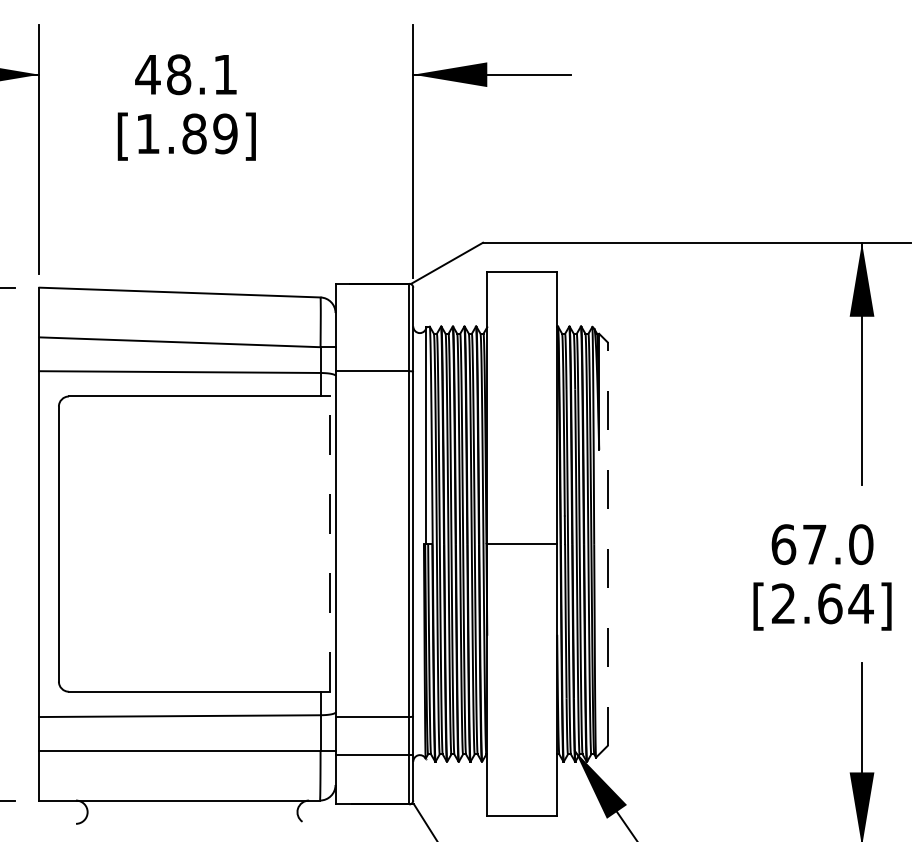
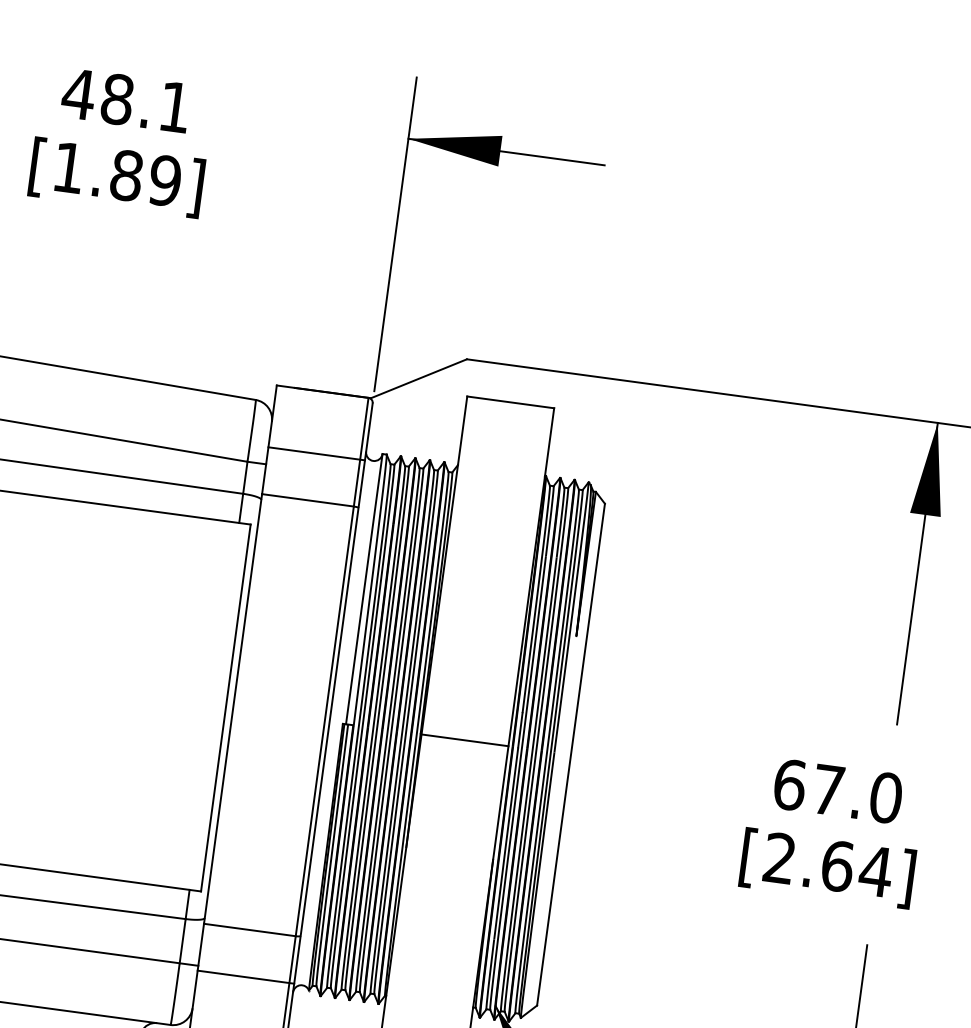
line: (374, 333) -> (316, 453), added
line: (329, 544) -> (225, 708), dashed -> solid
line: (607, 544) -> (570, 755), dashed -> solid

